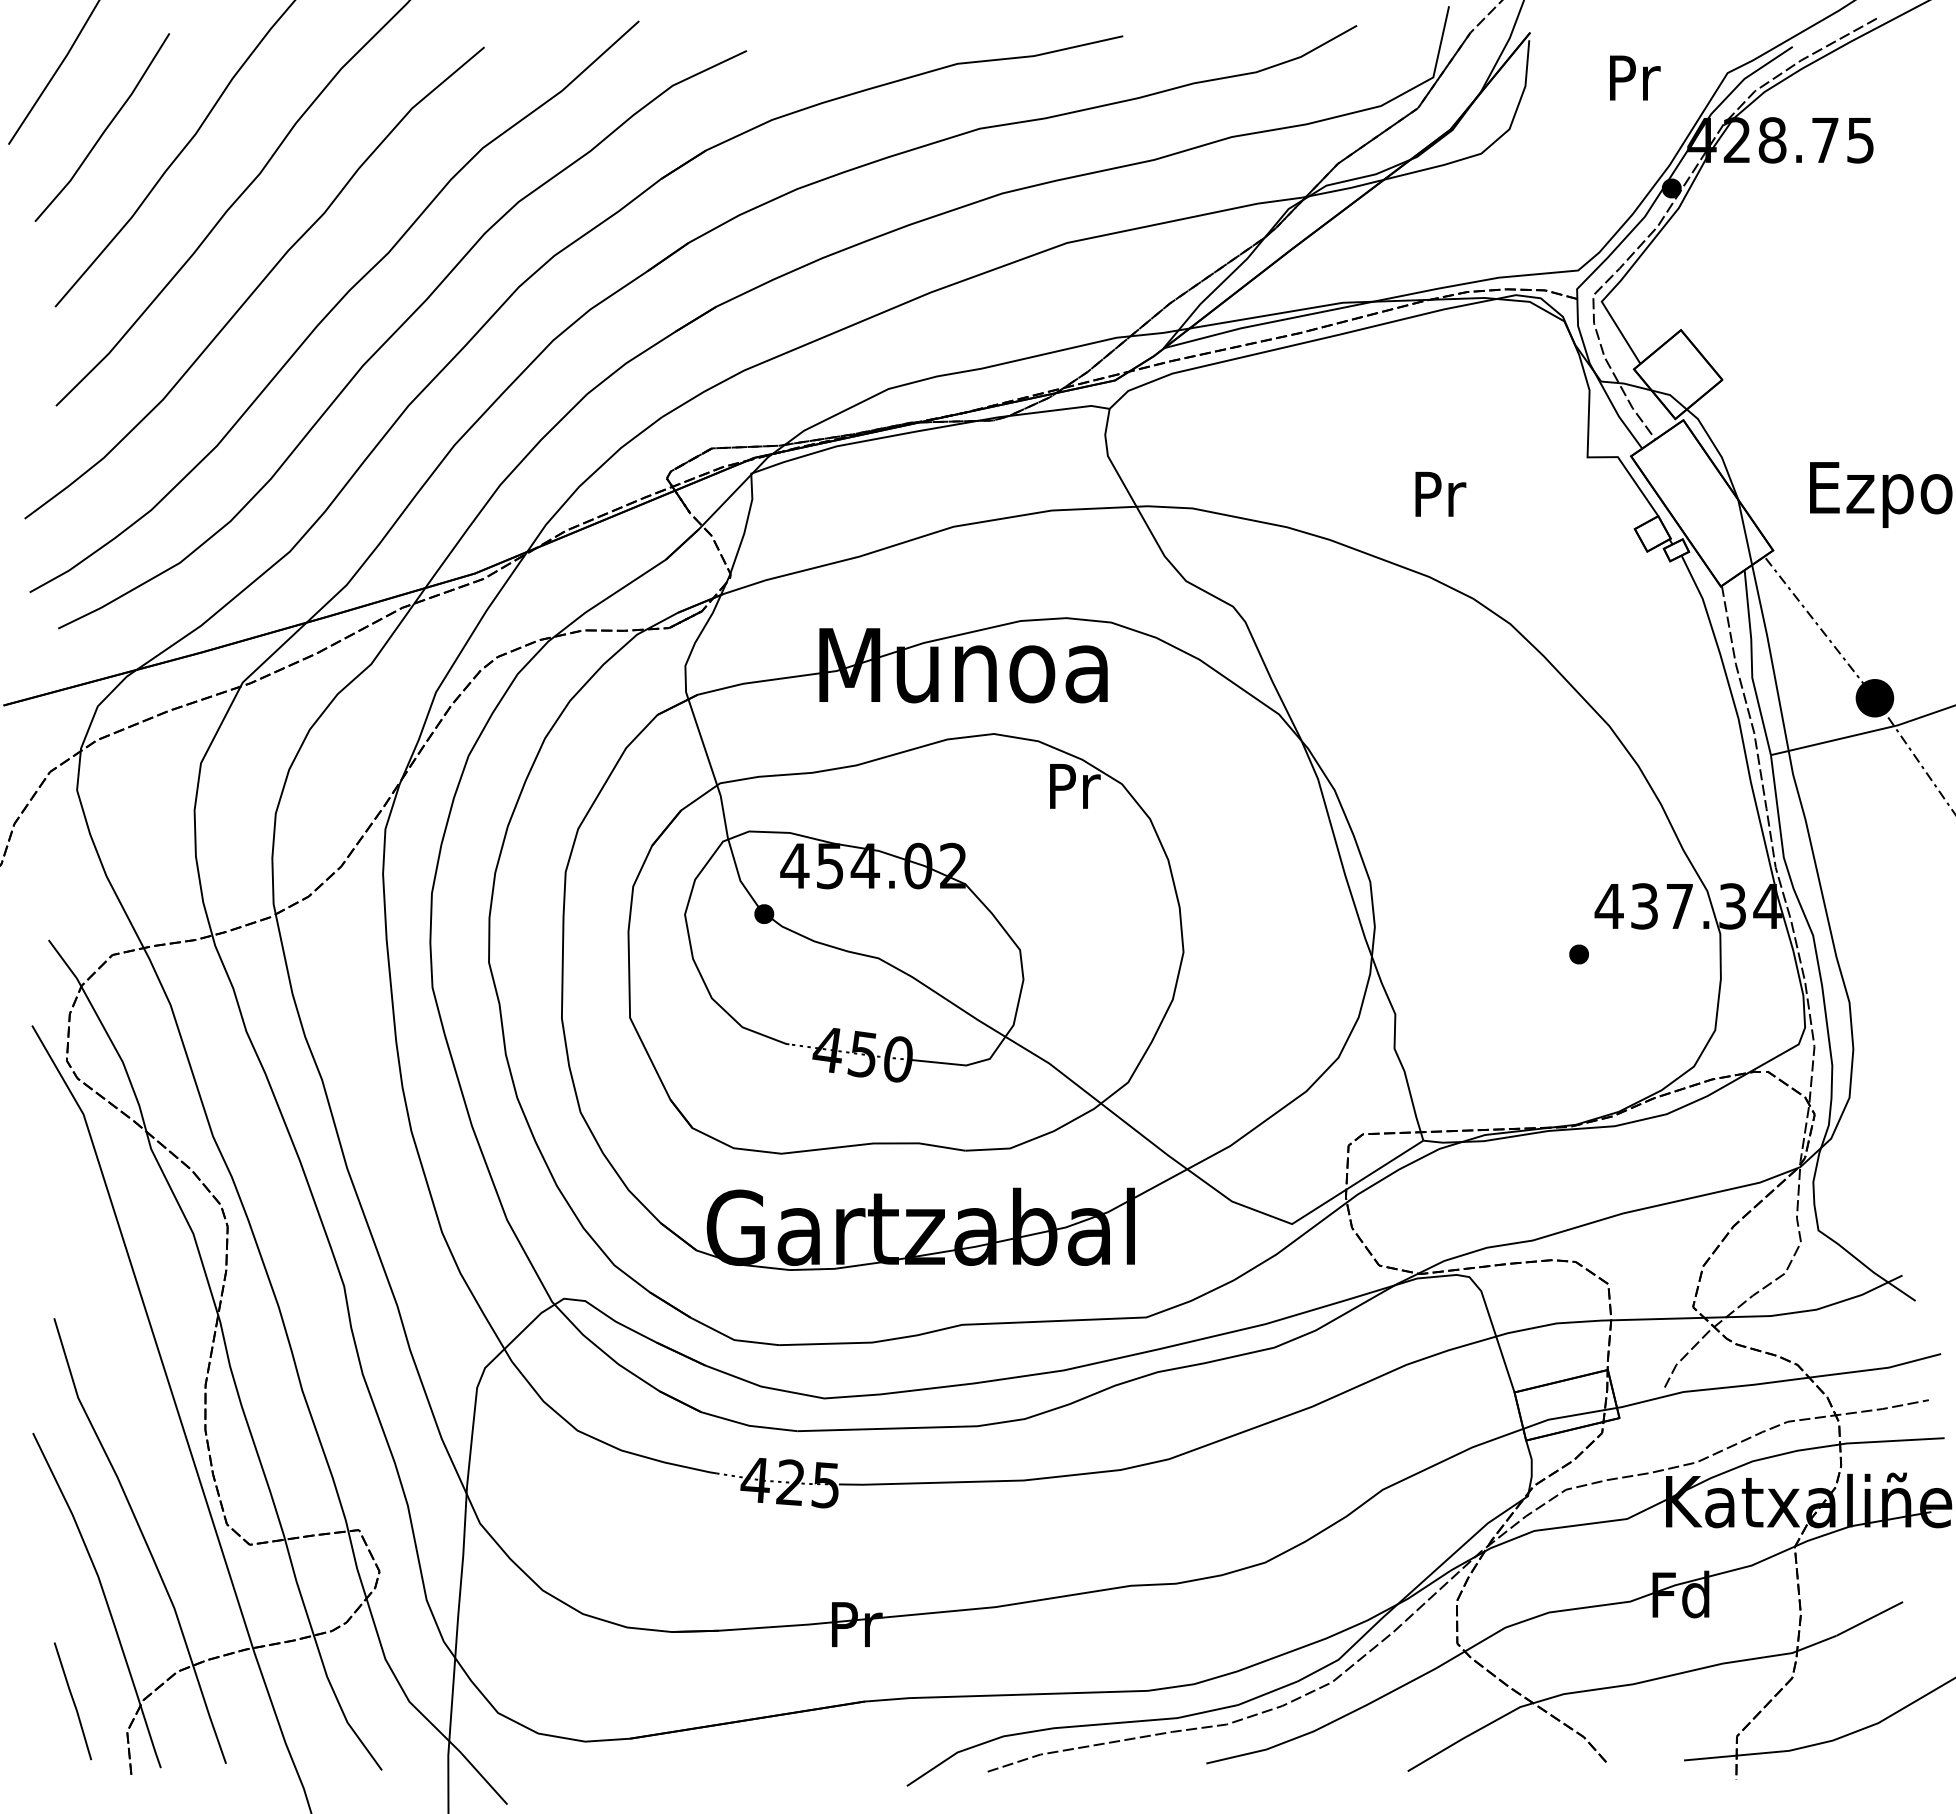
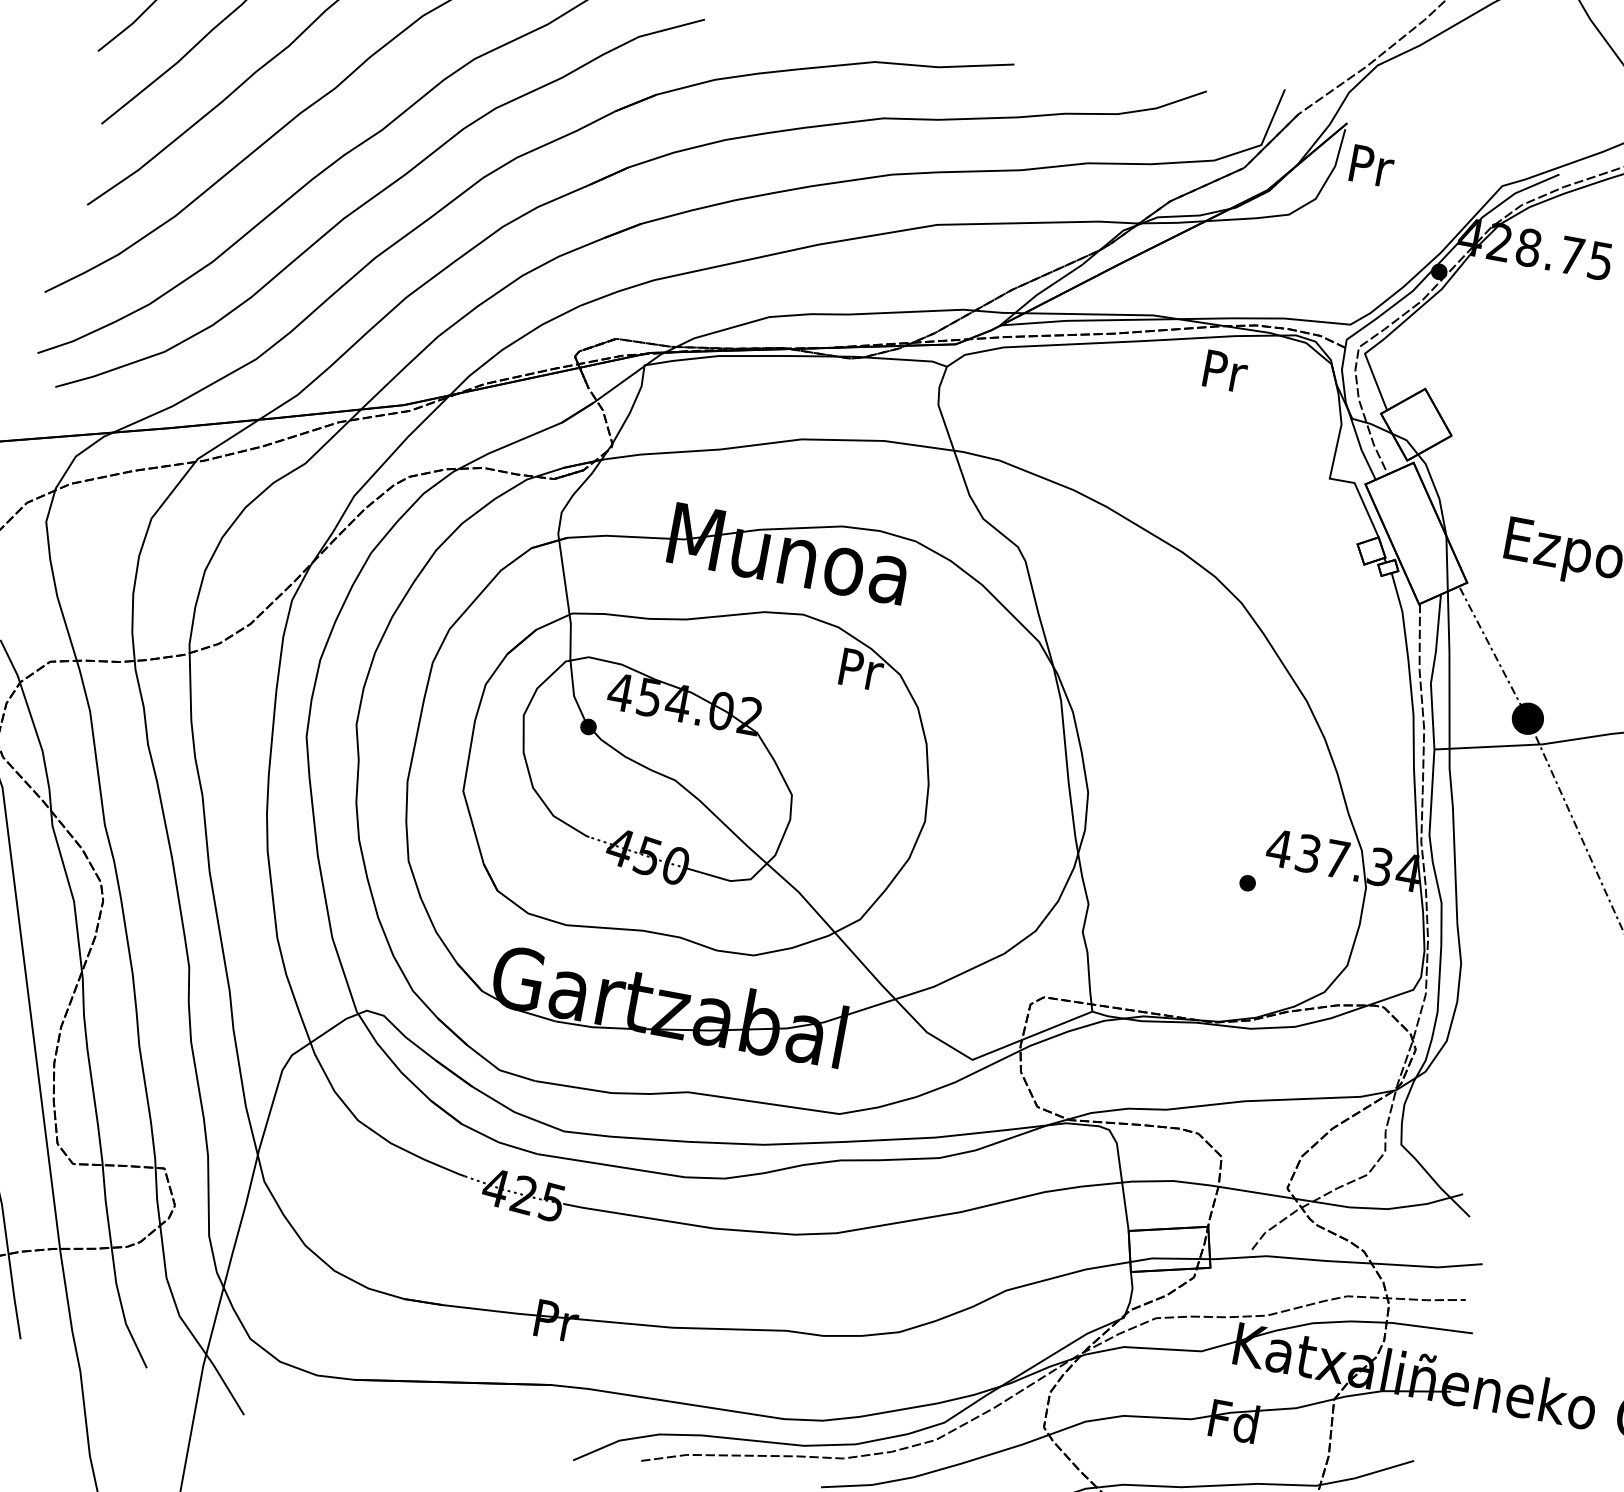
text: (1635, 77) -> (1372, 165), moved
text: (1440, 493) -> (1225, 370), moved

